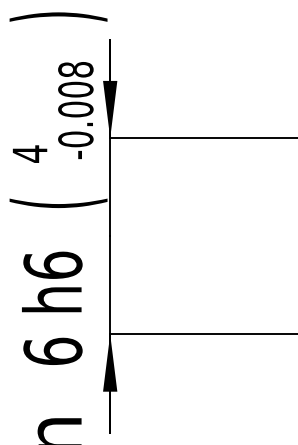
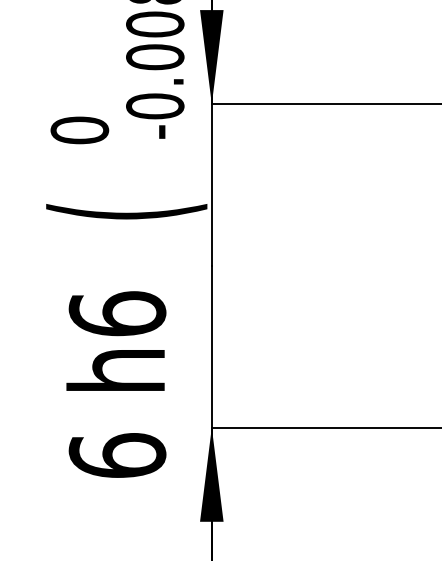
text: (29, 153) -> (78, 129), 4 -> 0

